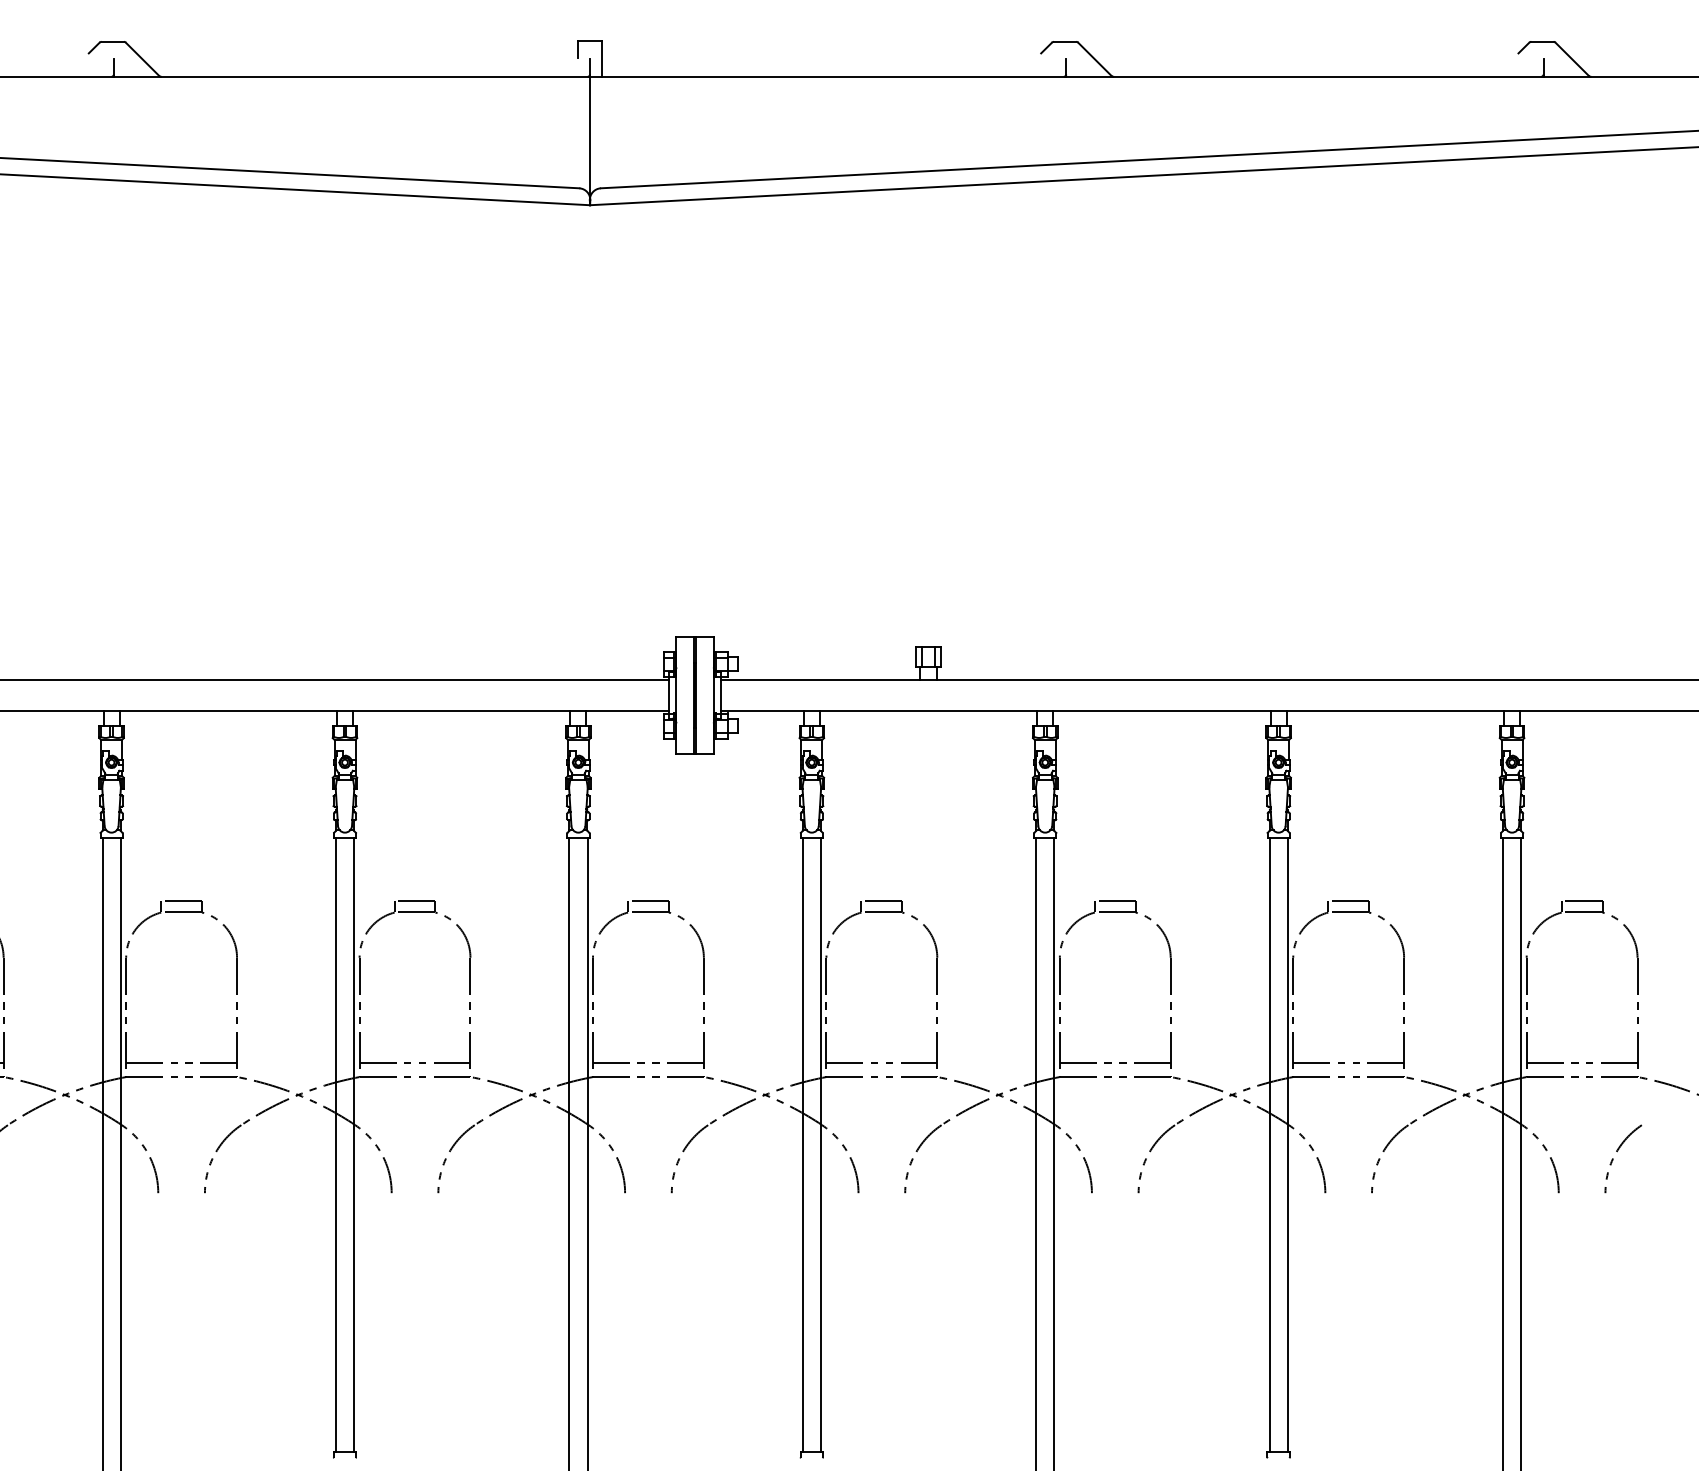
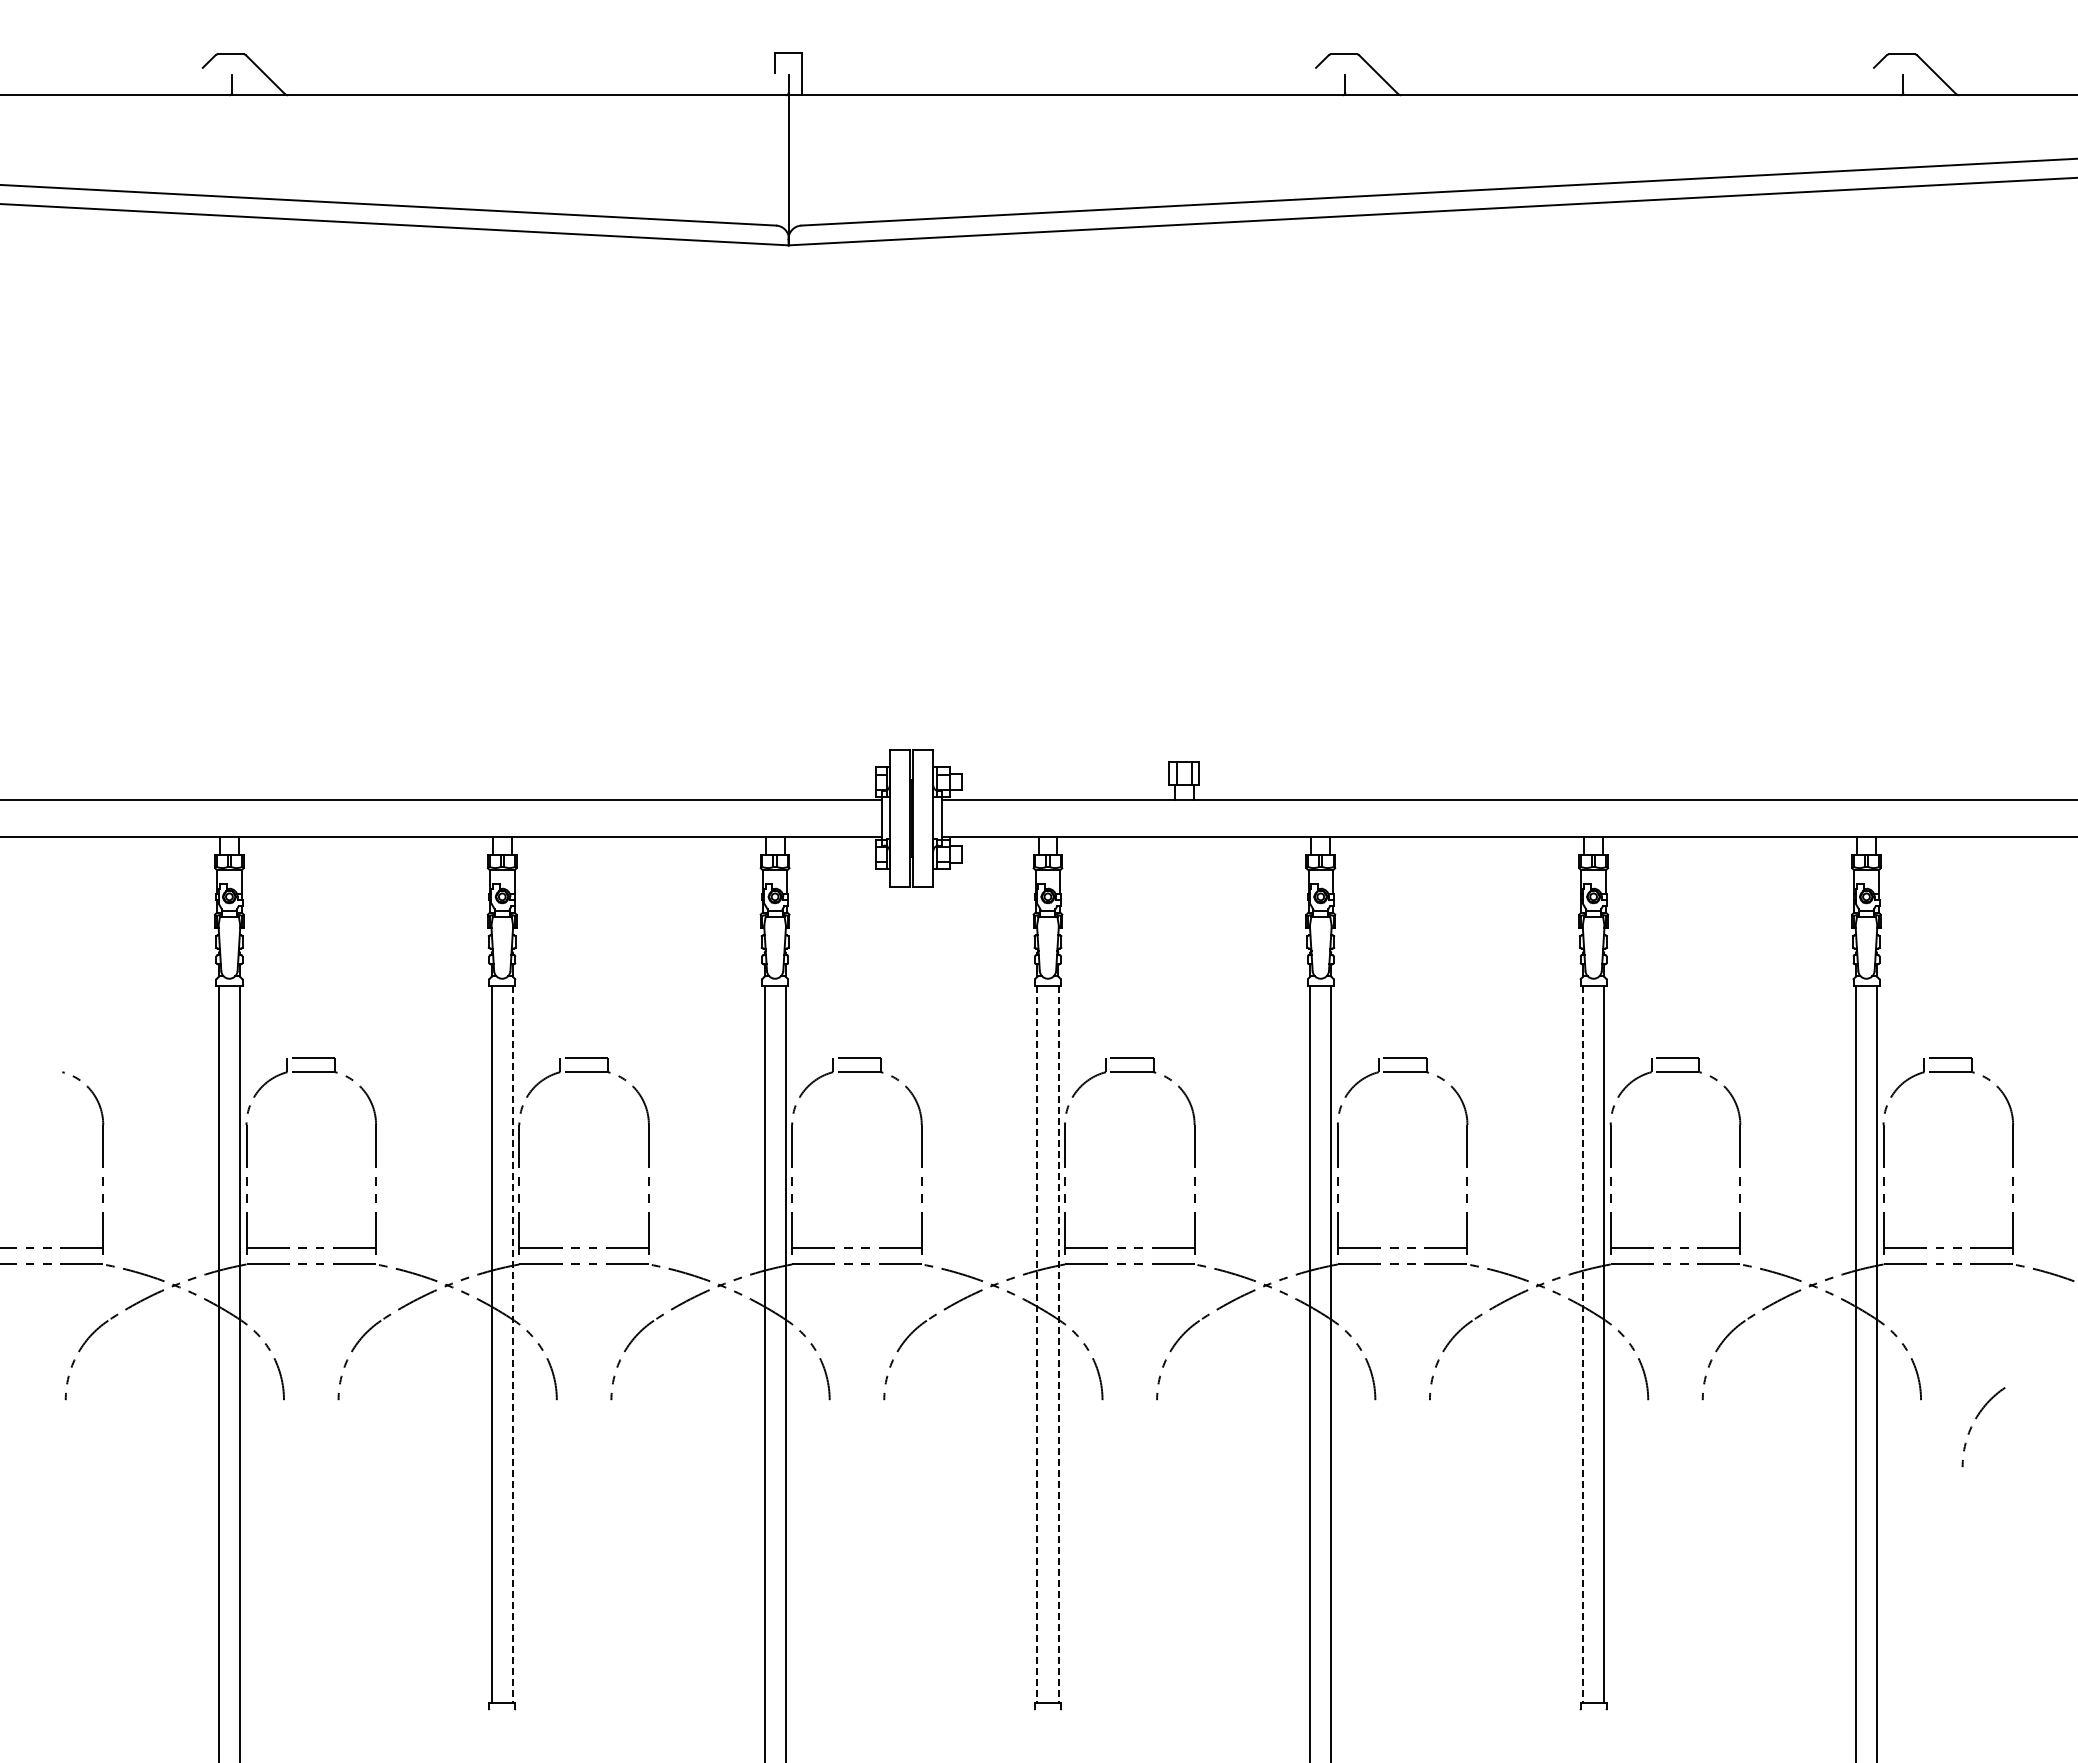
line: (353, 1145) -> (512, 1344), solid -> dashed
line: (802, 1145) -> (1037, 1344), solid -> dashed
line: (820, 1145) -> (1058, 1344), solid -> dashed
line: (1269, 1145) -> (1583, 1344), solid -> dashed
arc: (1617, 1152) -> (1976, 1419), moved

